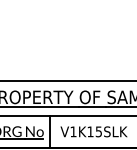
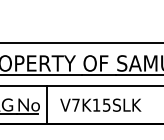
text: (73, 131) -> (75, 104), V1K15SLK -> V7K15SLK

